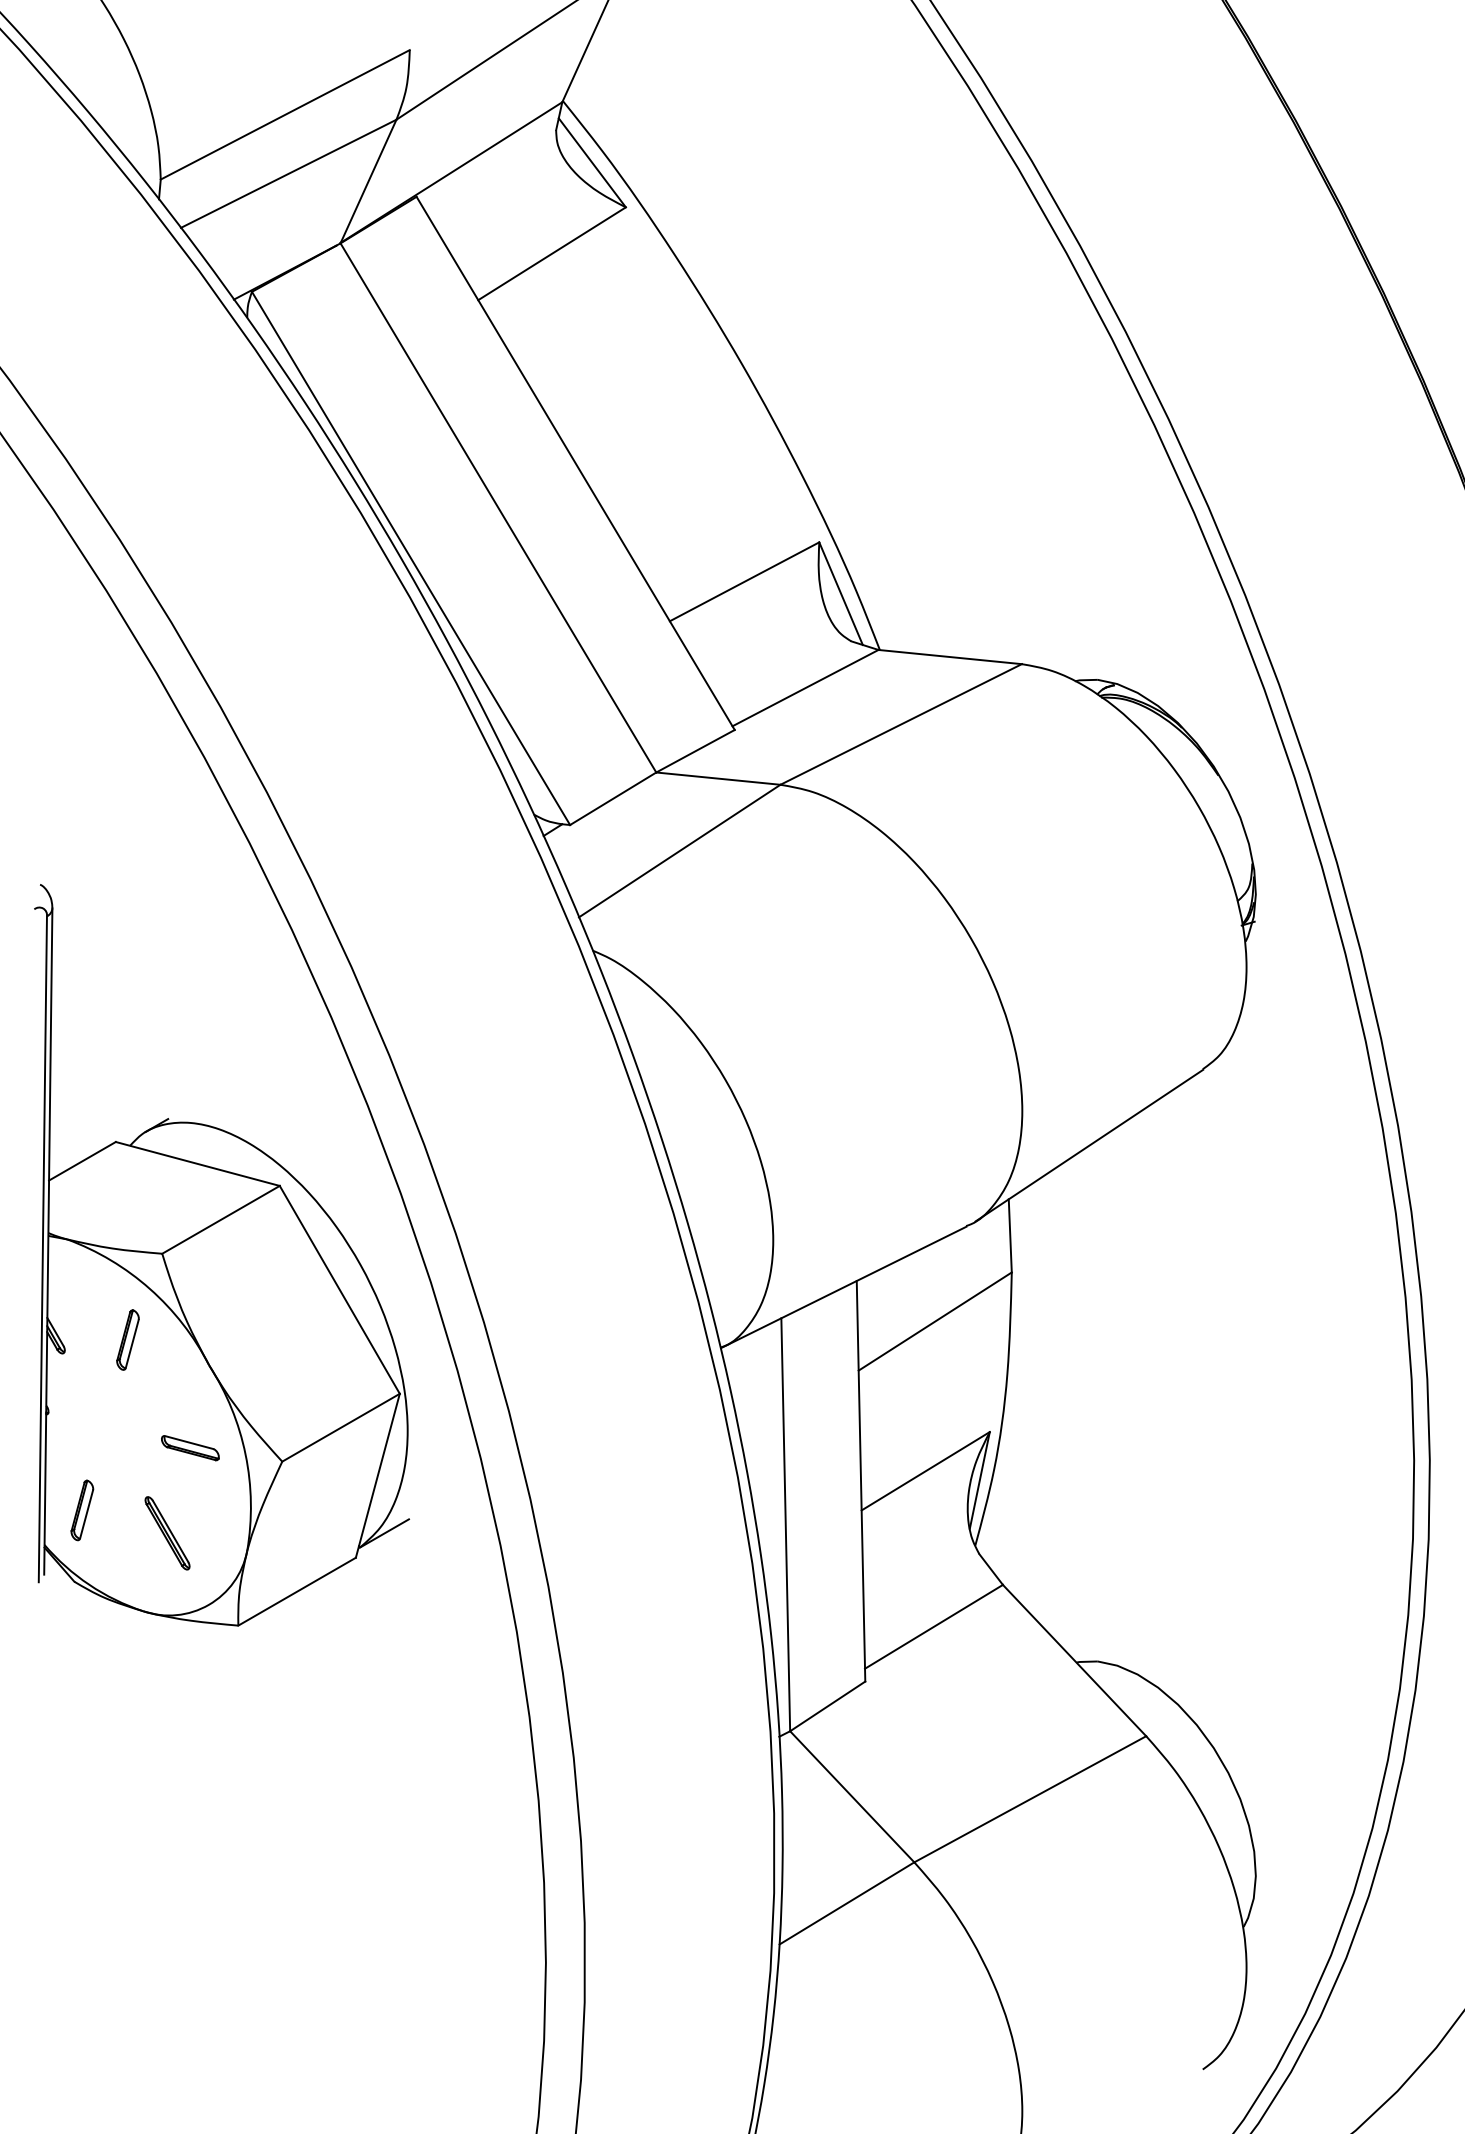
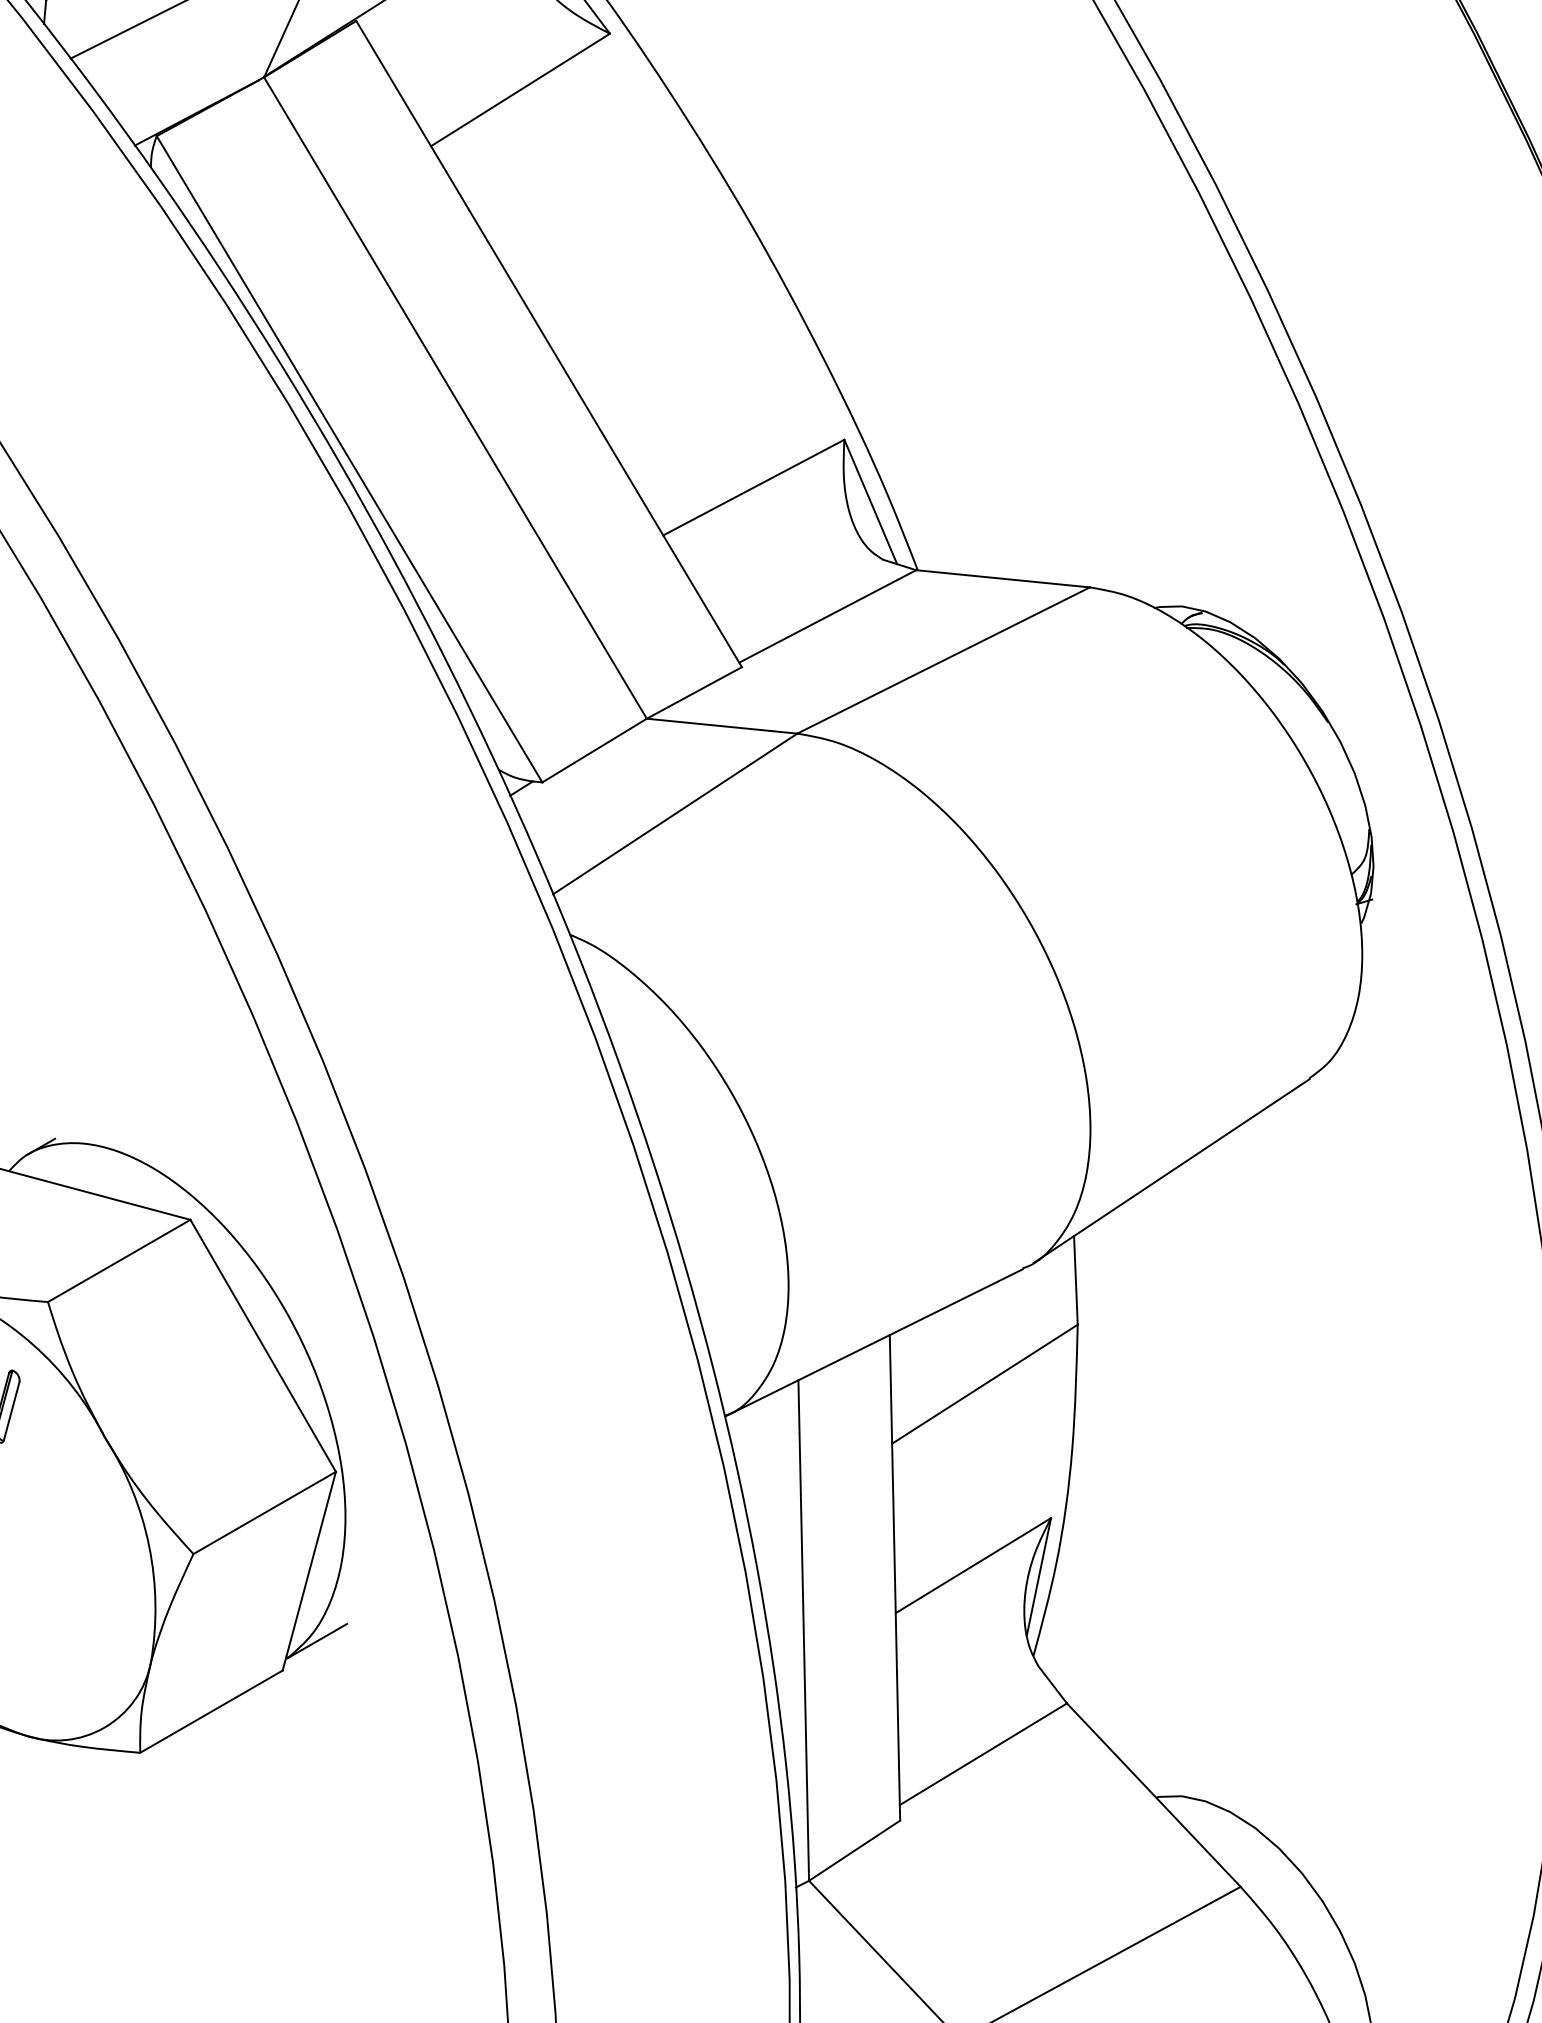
part: (190, 1448) -> (82, 1538), removed
part: (167, 1533) -> (54, 1641), removed

